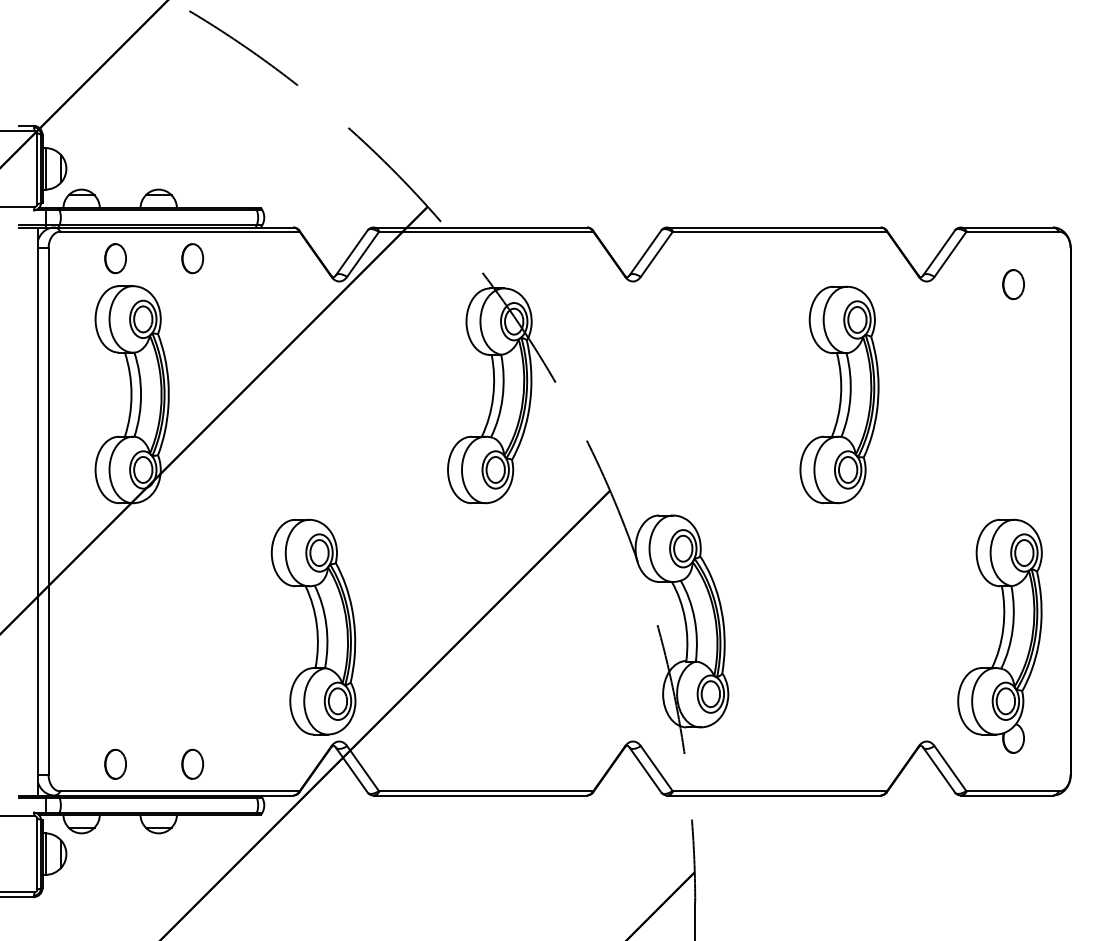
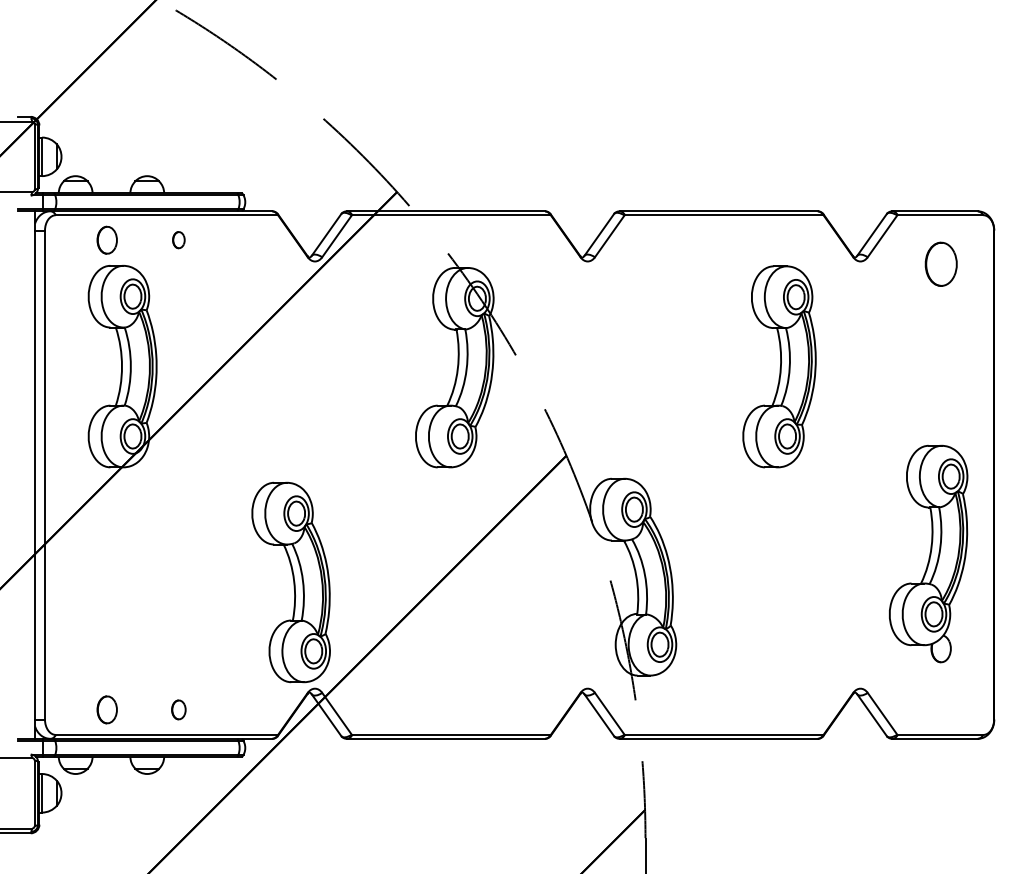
part: (192, 257) -> (178, 239), size x0.6
part: (1012, 284) -> (940, 264), size x1.6
part: (999, 635) -> (928, 553), moved
part: (192, 763) -> (178, 709), size x0.7

